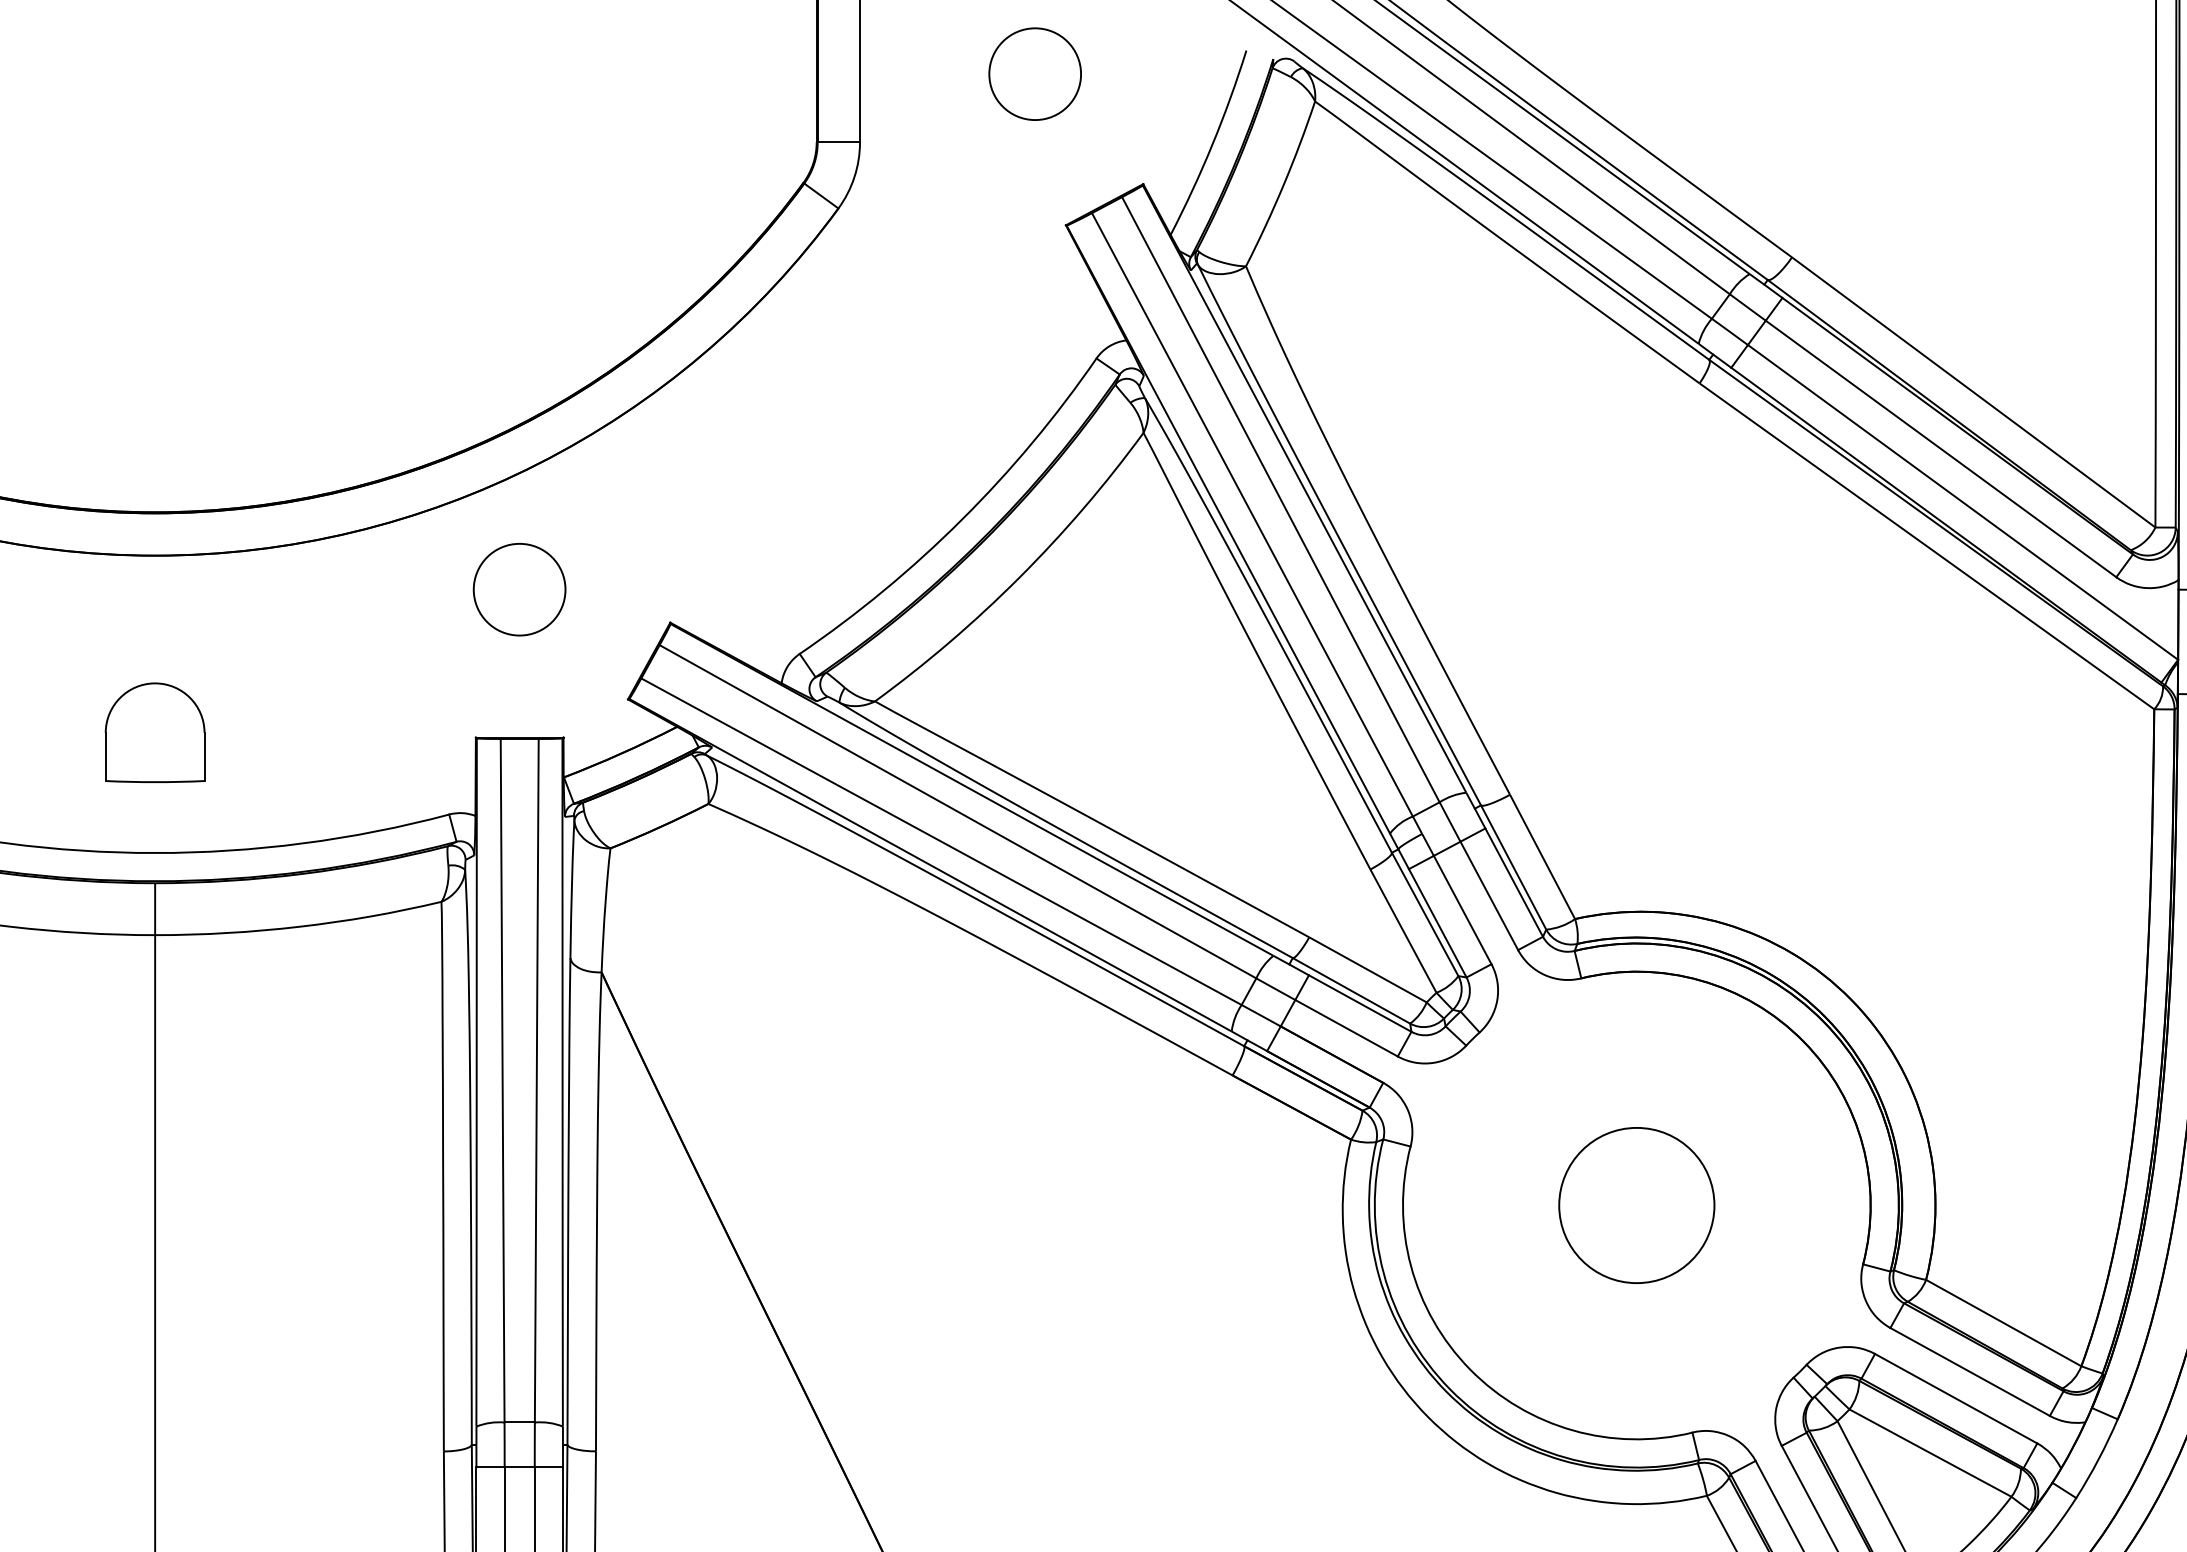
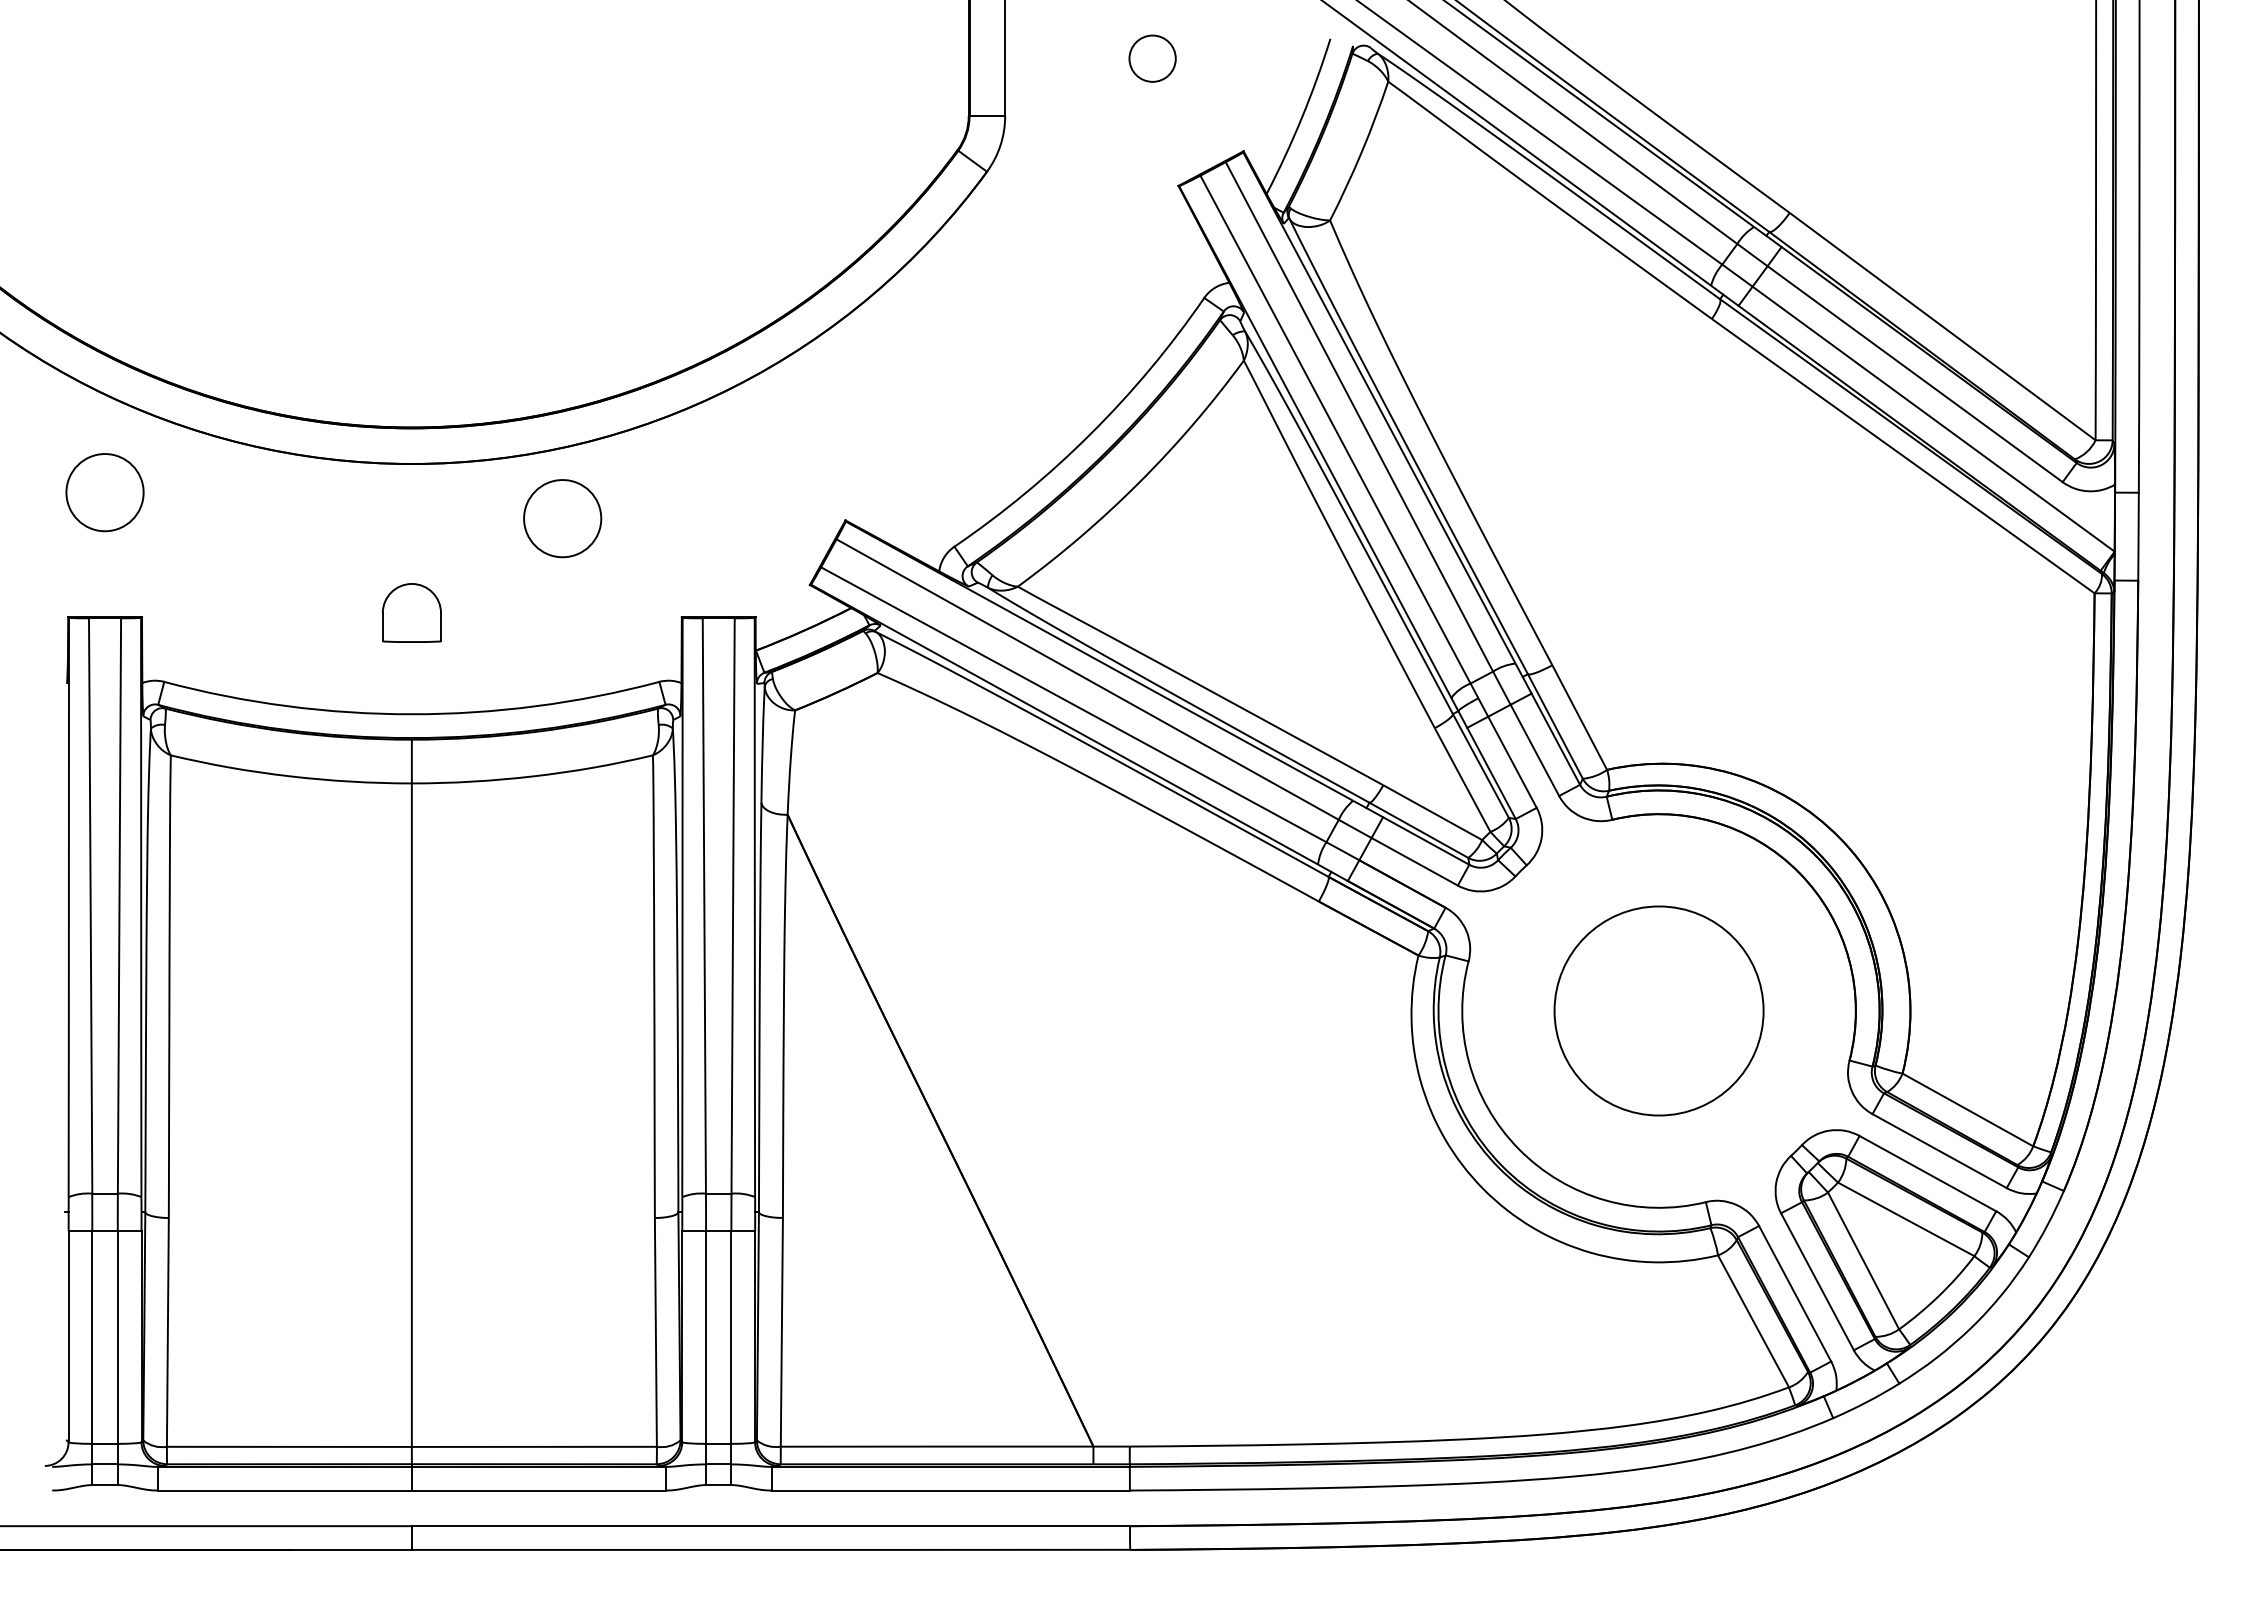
circle: (1035, 73) -> (1152, 58), size x0.6
circle: (519, 589) -> (562, 518), moved
part: (154, 732) -> (411, 612), size x0.7
circle: (1636, 1204) -> (1658, 1010), size x1.6

